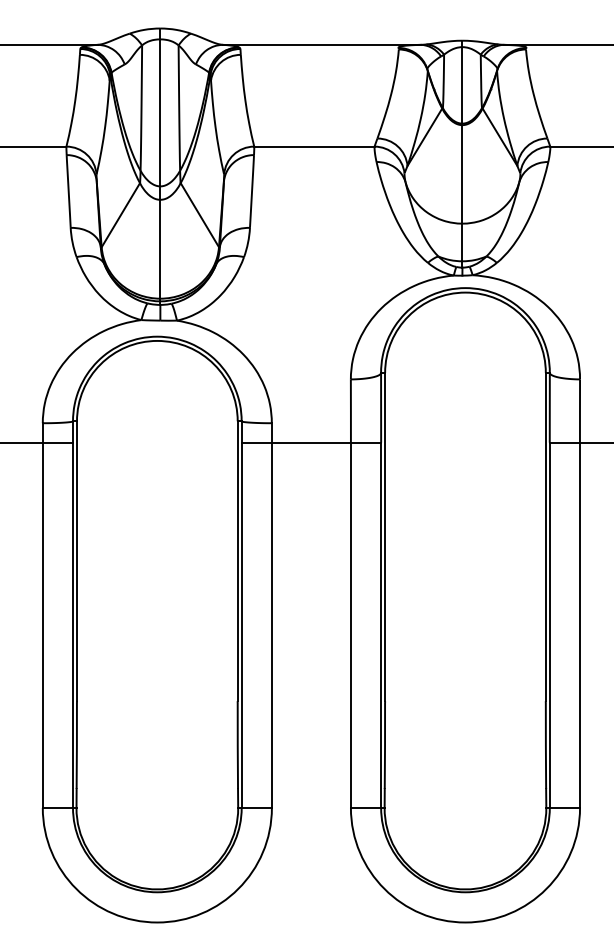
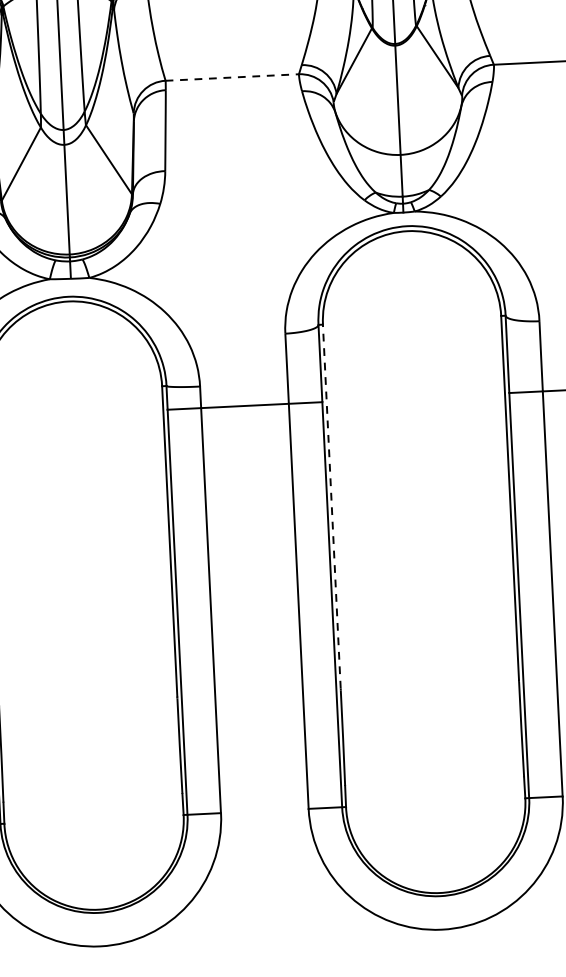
line: (314, 146) -> (232, 77), solid -> dashed
line: (385, 536) -> (332, 505), solid -> dashed

